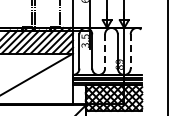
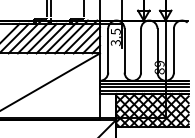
line: (105, 51) -> (141, 50), dashed -> solid
line: (130, 51) -> (173, 50), dashed -> solid

